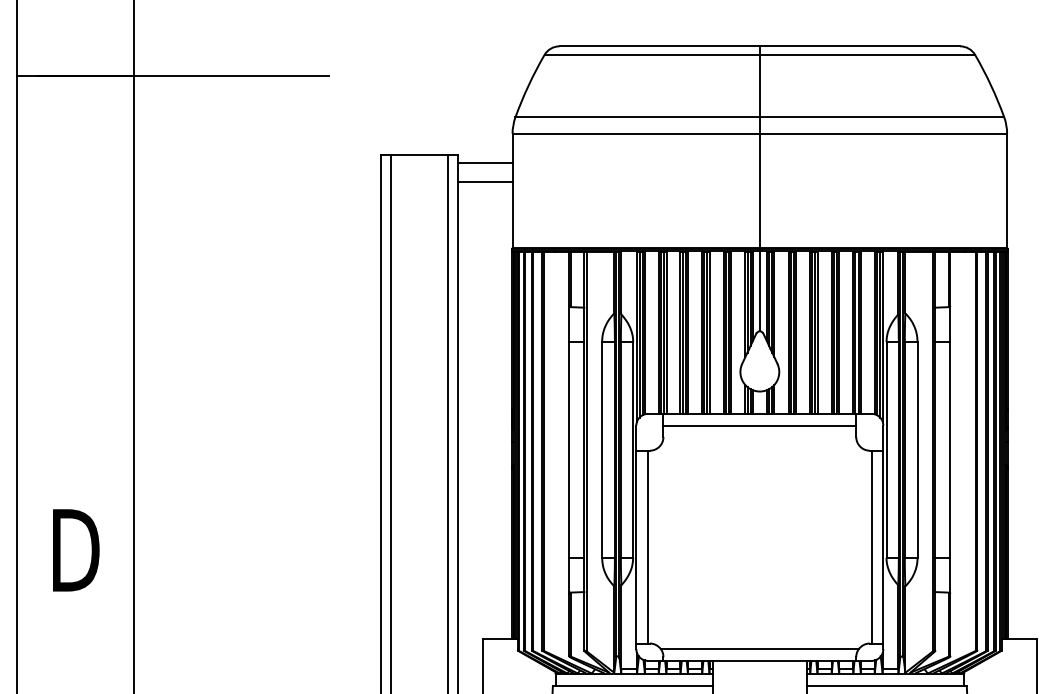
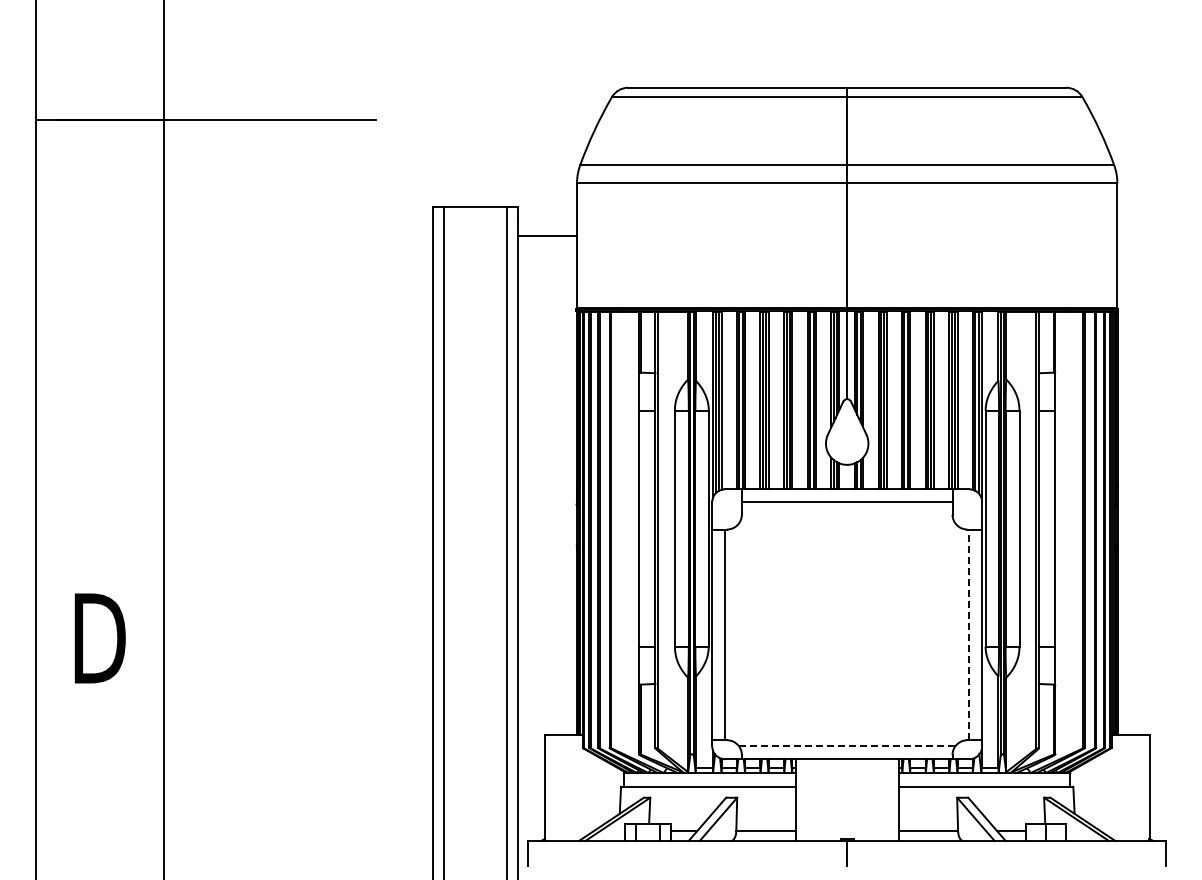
line: (485, 162) -> (547, 214), removed
line: (871, 546) -> (969, 634), solid -> dashed
line: (760, 649) -> (847, 746), solid -> dashed

